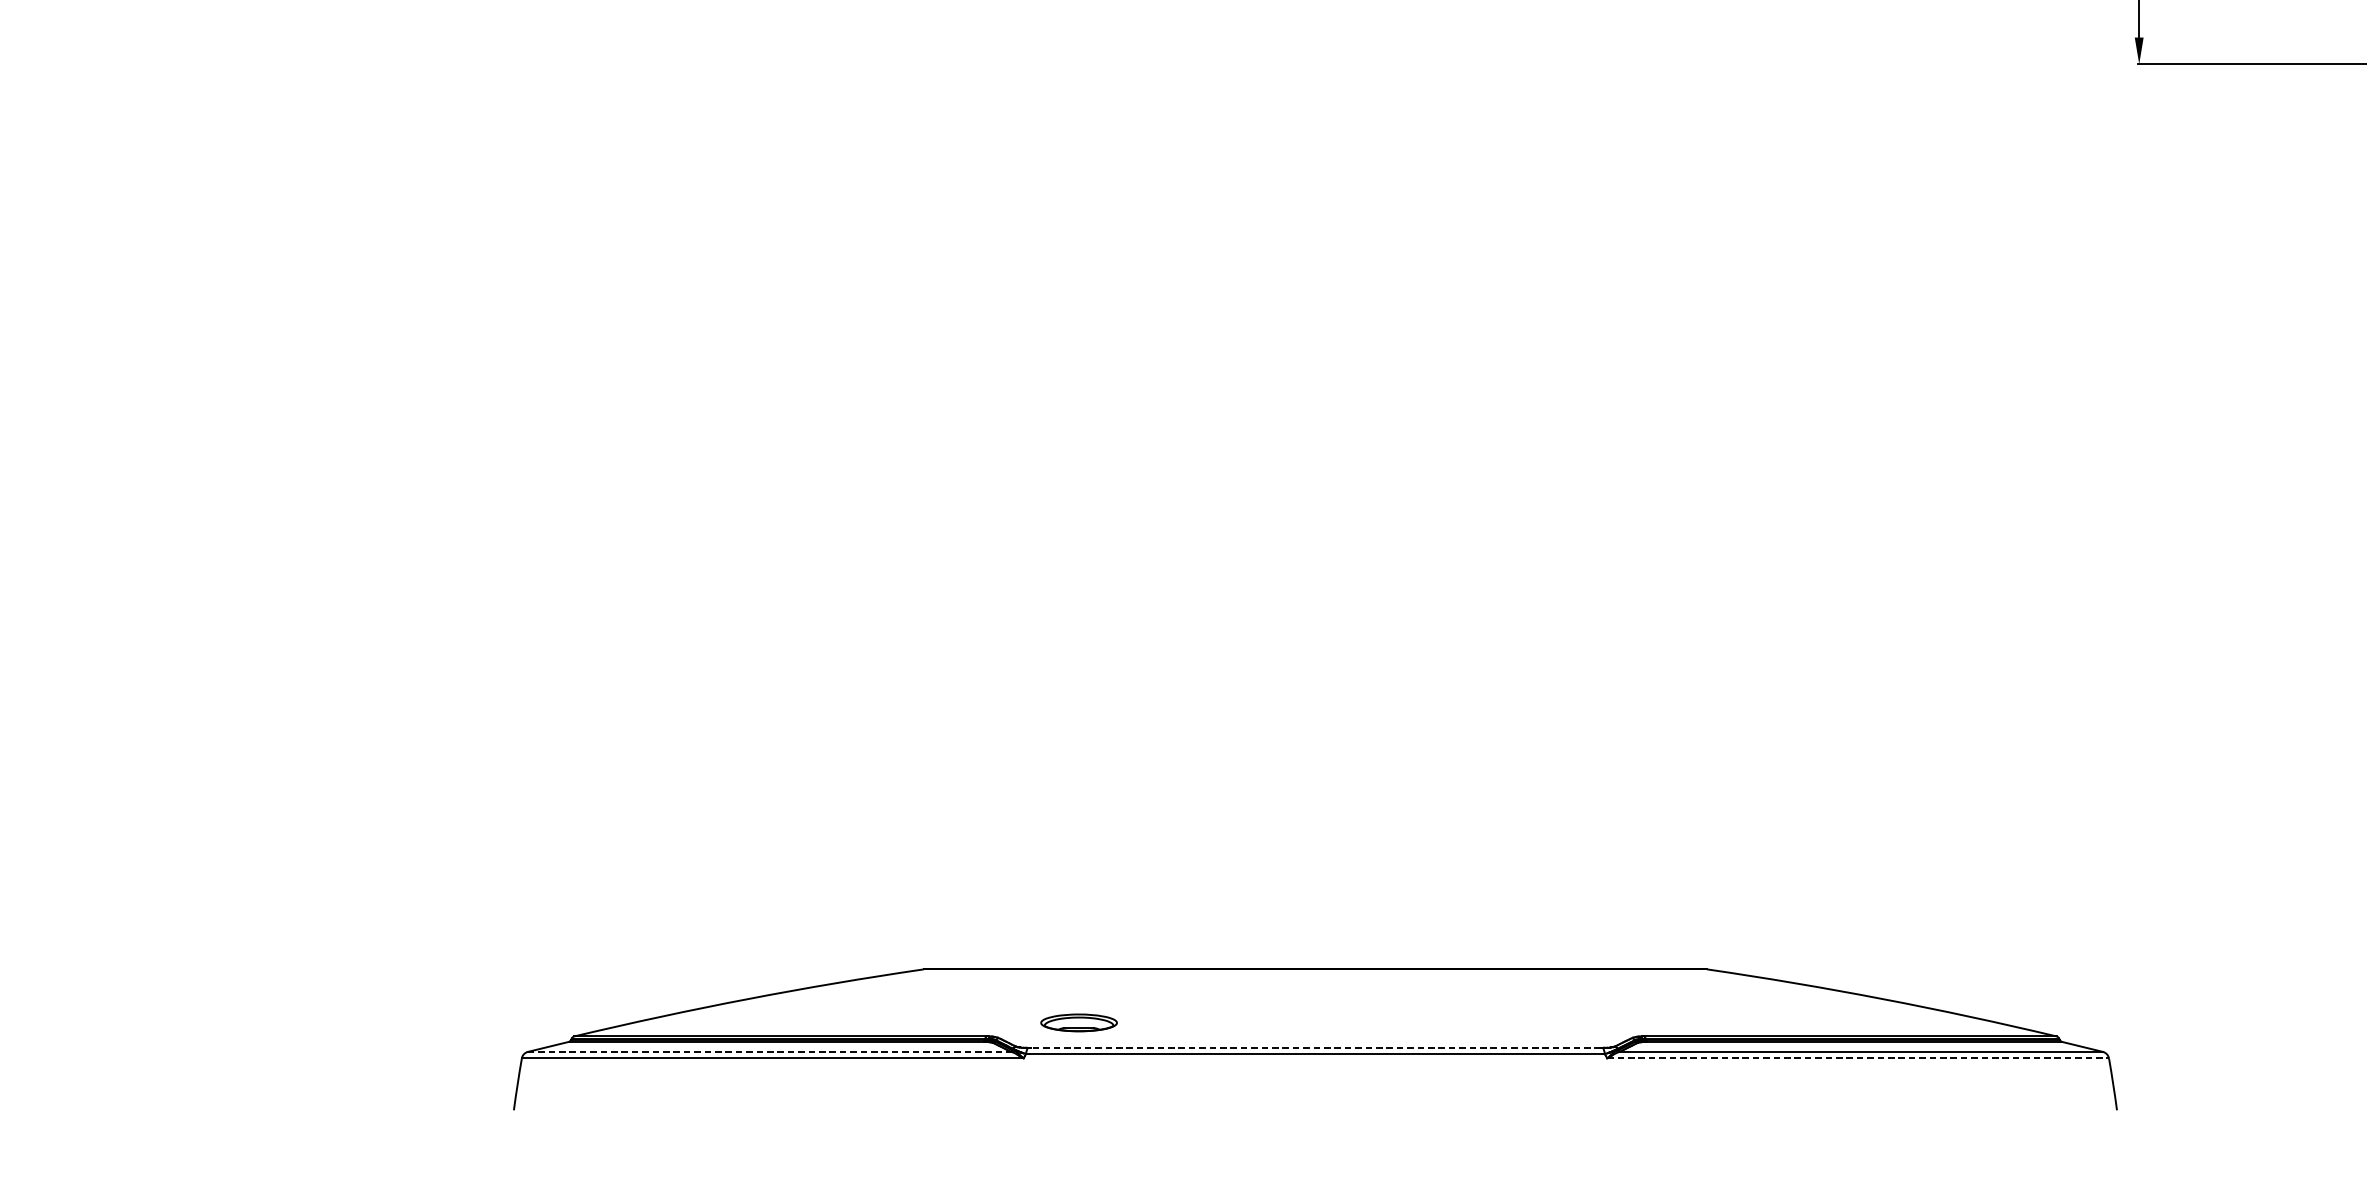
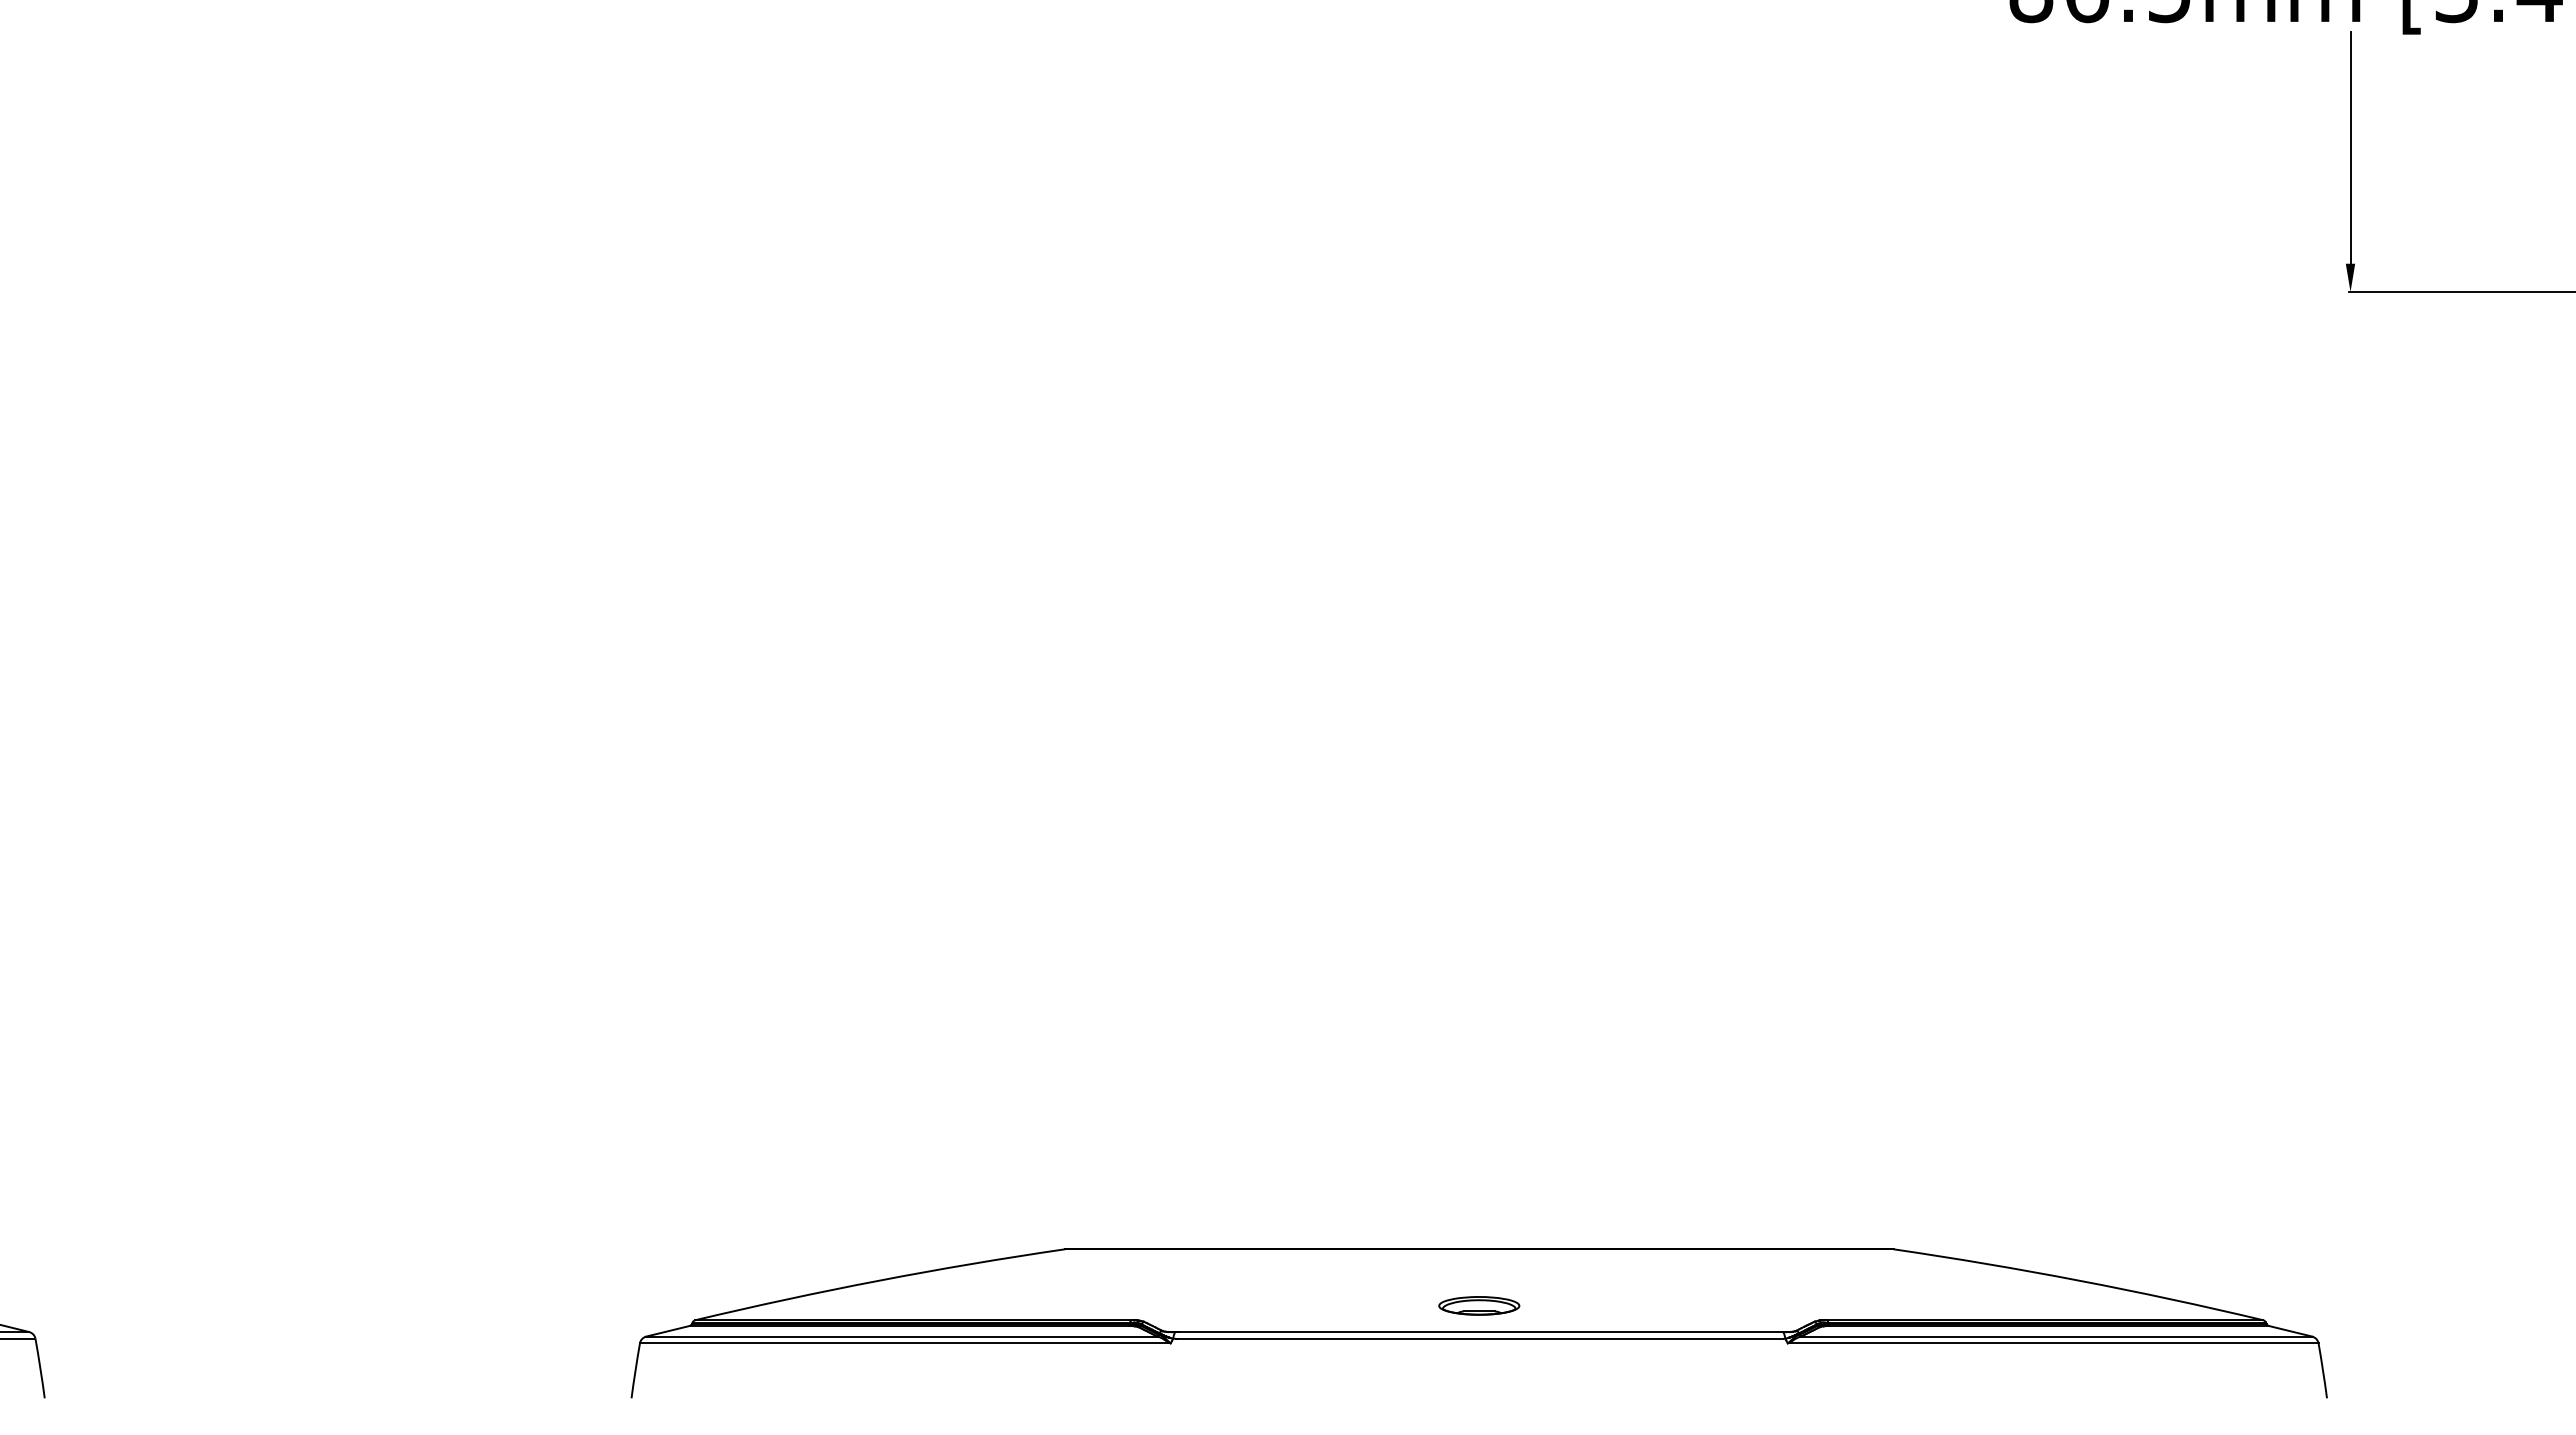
part: (1079, 1022) -> (1479, 1305), moved
line: (1316, 1048) -> (1480, 1332), dashed -> solid
line: (769, 1051) -> (901, 1336), dashed -> solid
line: (1858, 1058) -> (2053, 1343), dashed -> solid

